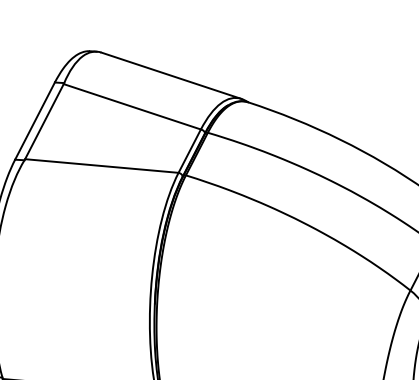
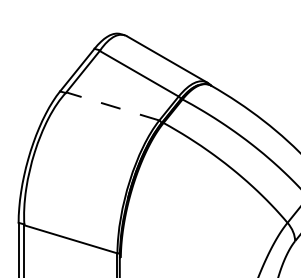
line: (101, 166) -> (112, 106), solid -> dashed

